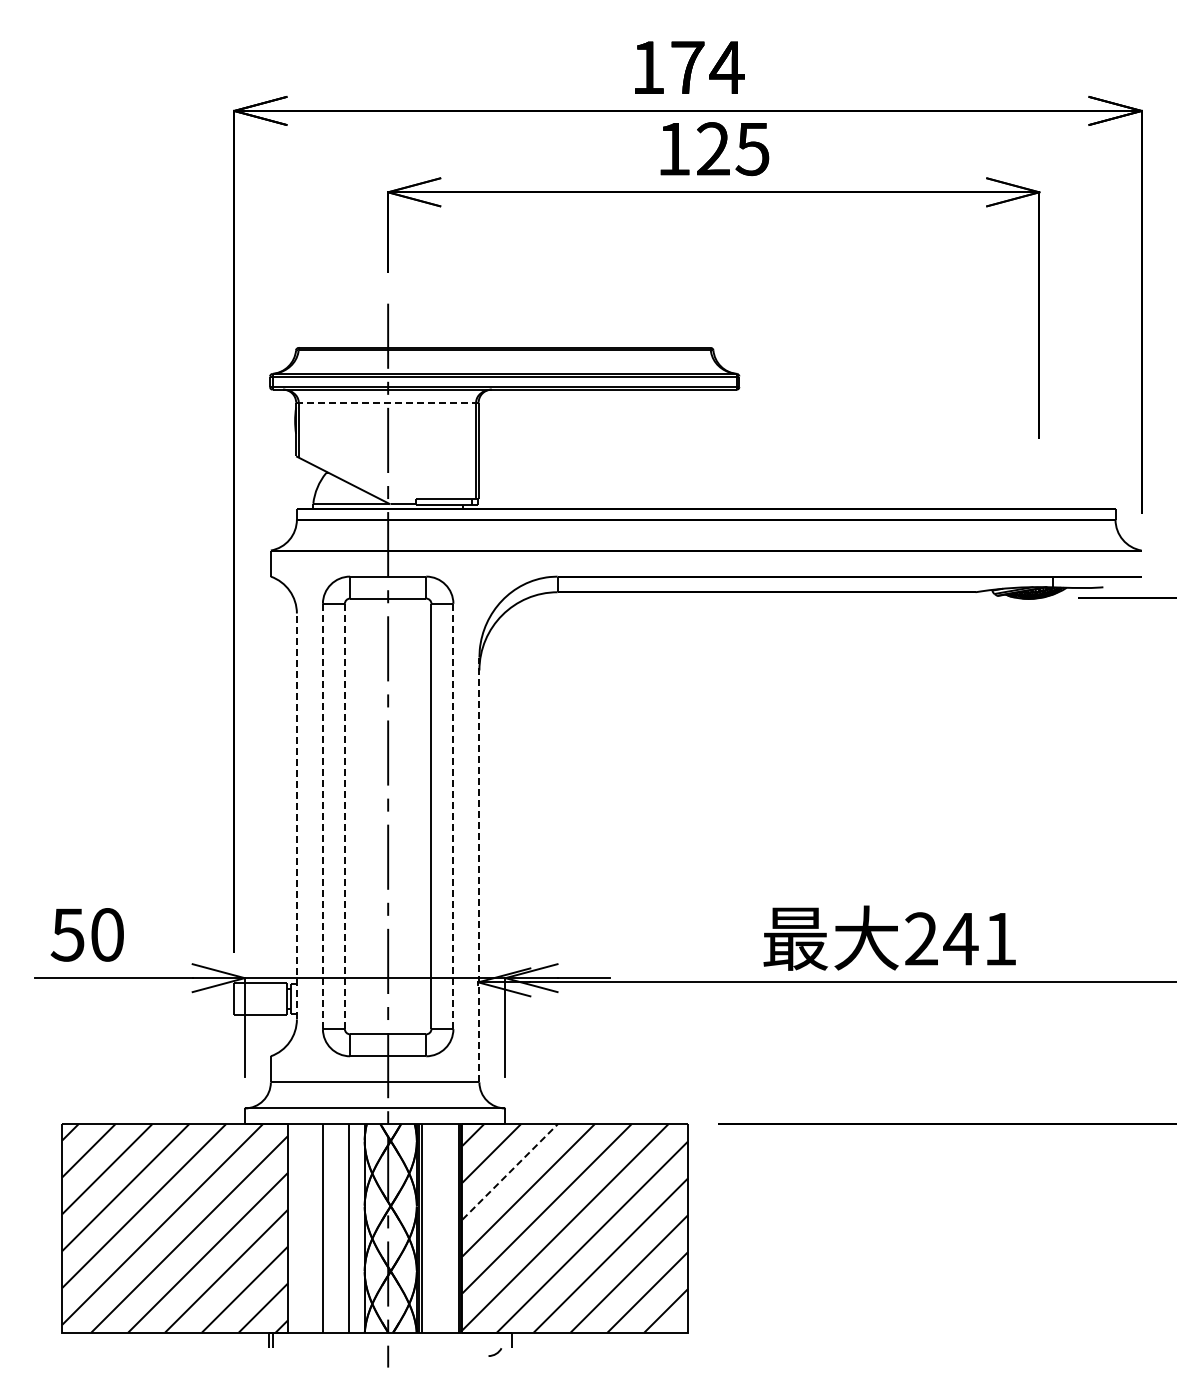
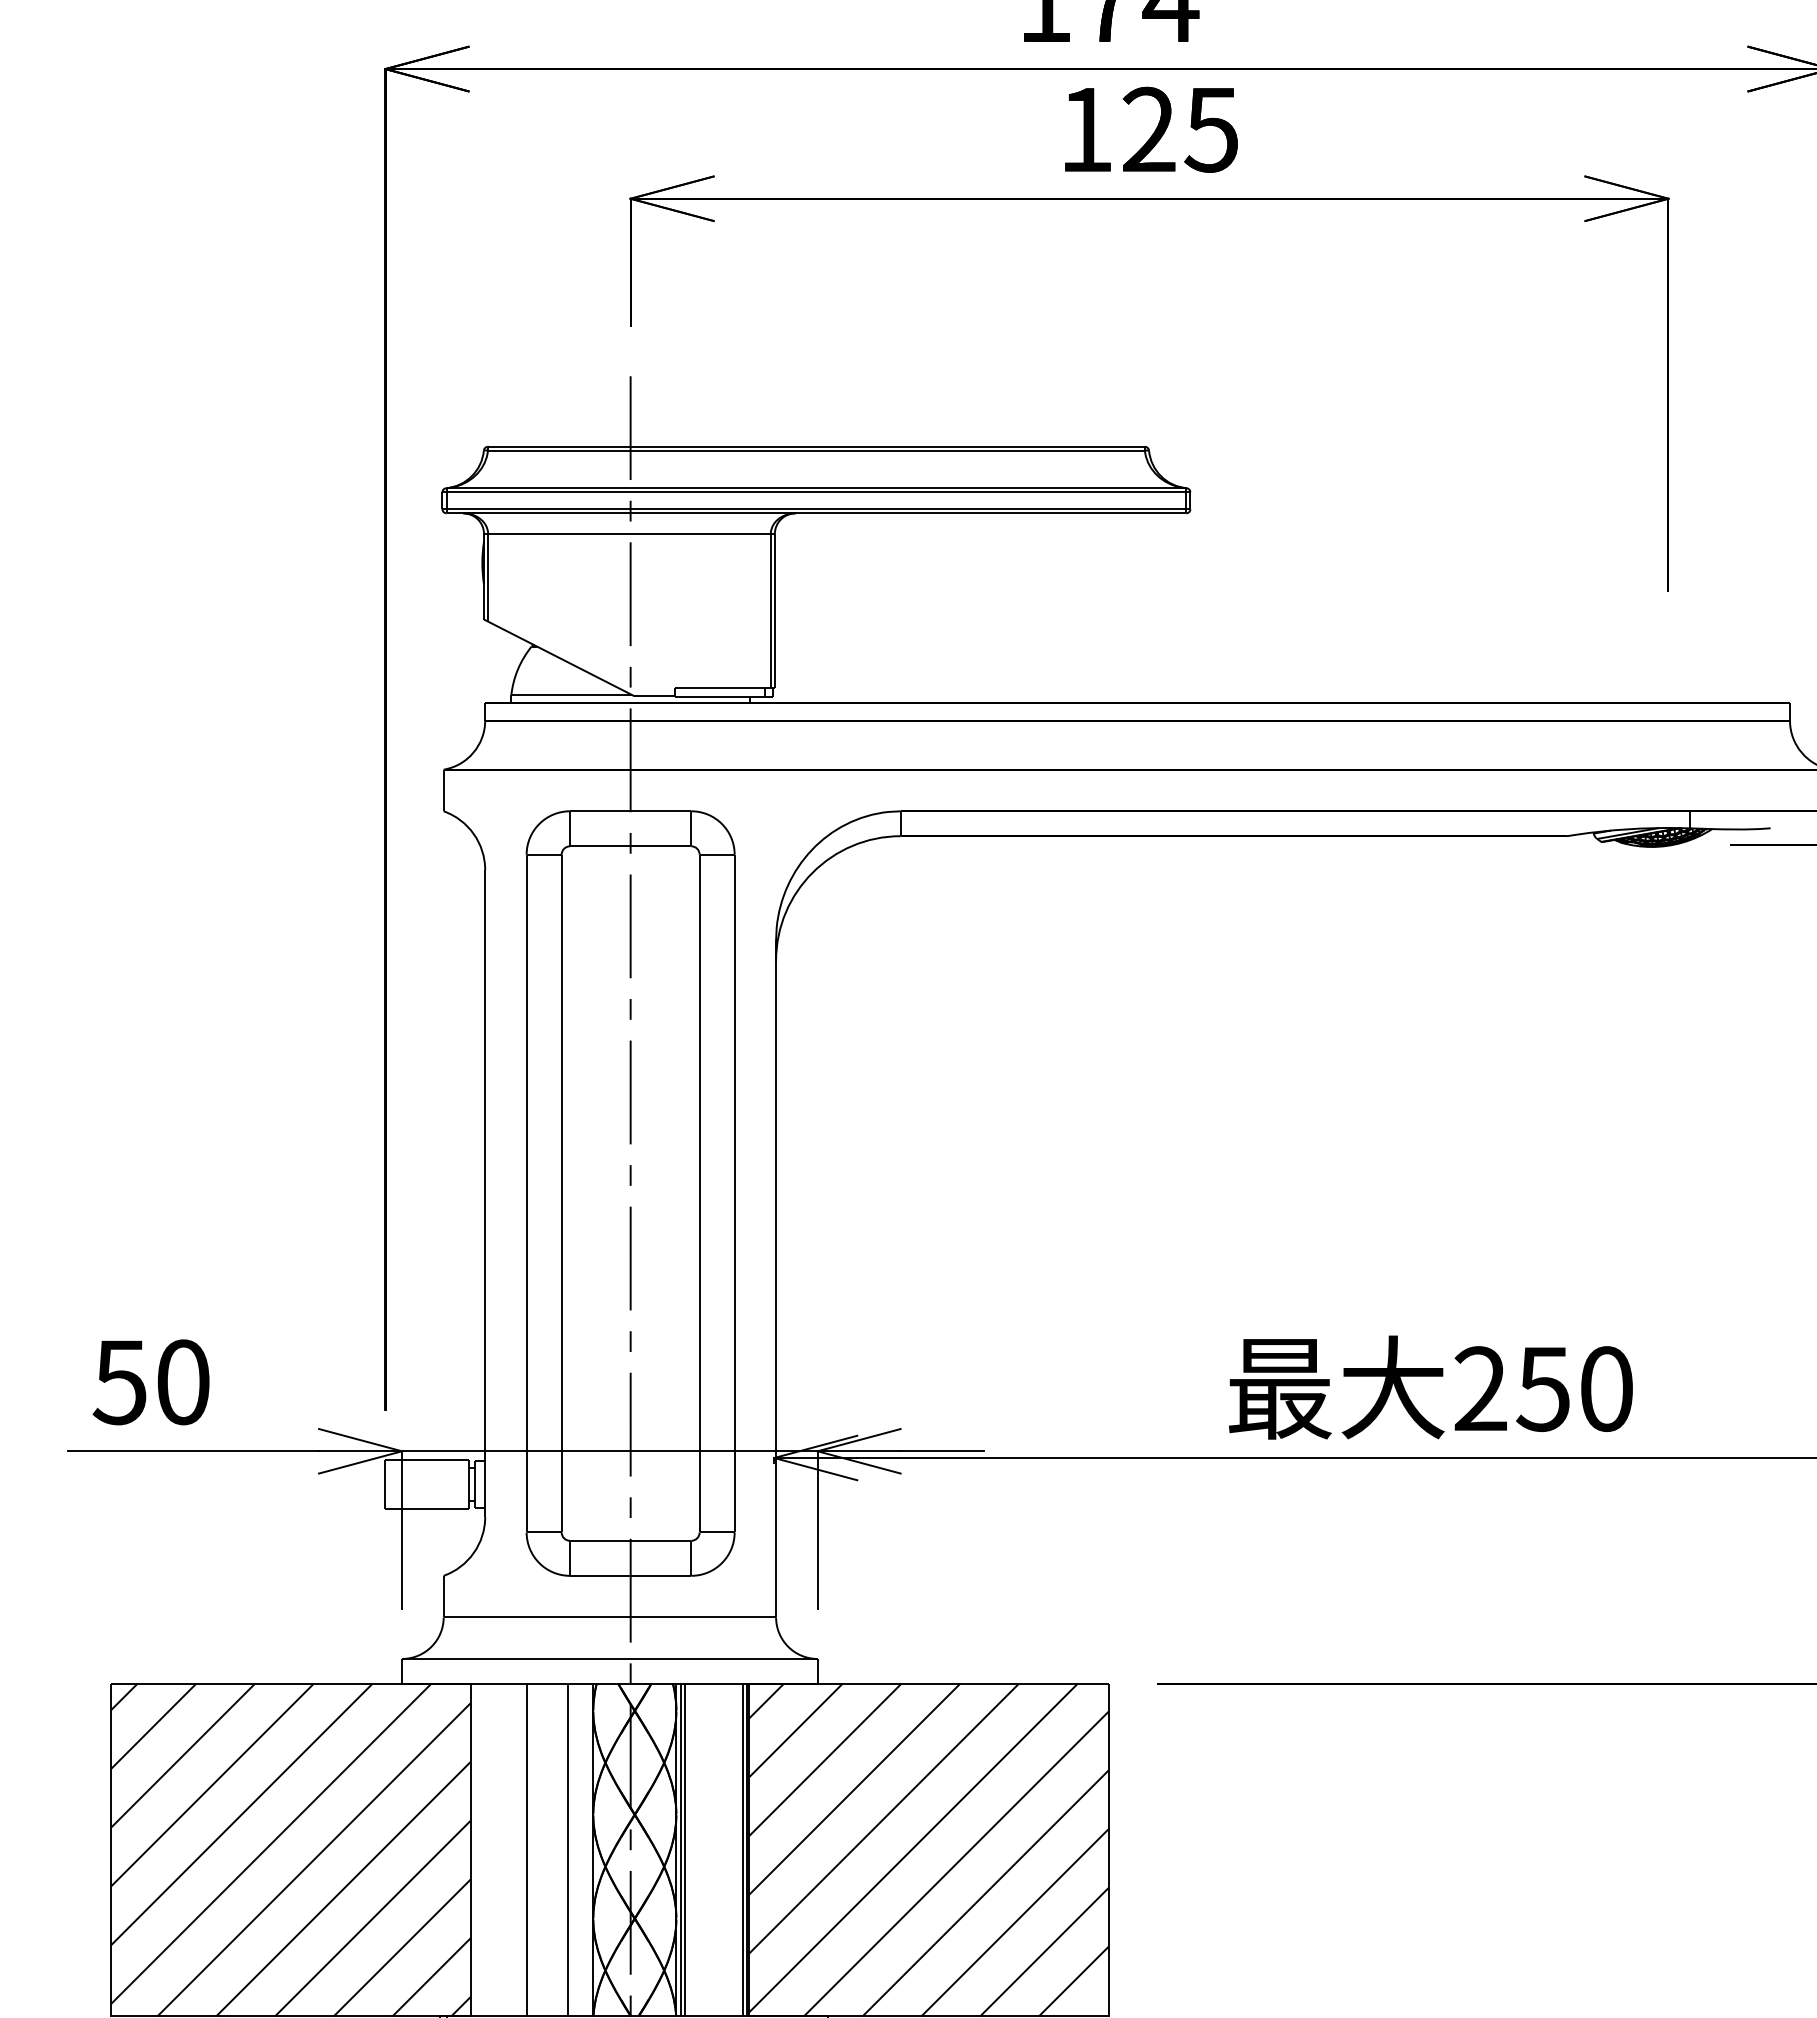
line: (387, 402) -> (629, 533), dashed -> solid
line: (296, 816) -> (484, 1193), dashed -> solid
line: (322, 816) -> (525, 1193), dashed -> solid
line: (344, 816) -> (561, 1193), dashed -> solid
line: (453, 816) -> (734, 1193), dashed -> solid
line: (479, 869) -> (776, 1278), dashed -> solid
text: (979, 939) -> (1573, 1389), 241 -> 250
line: (510, 1171) -> (825, 1759), dashed -> solid

